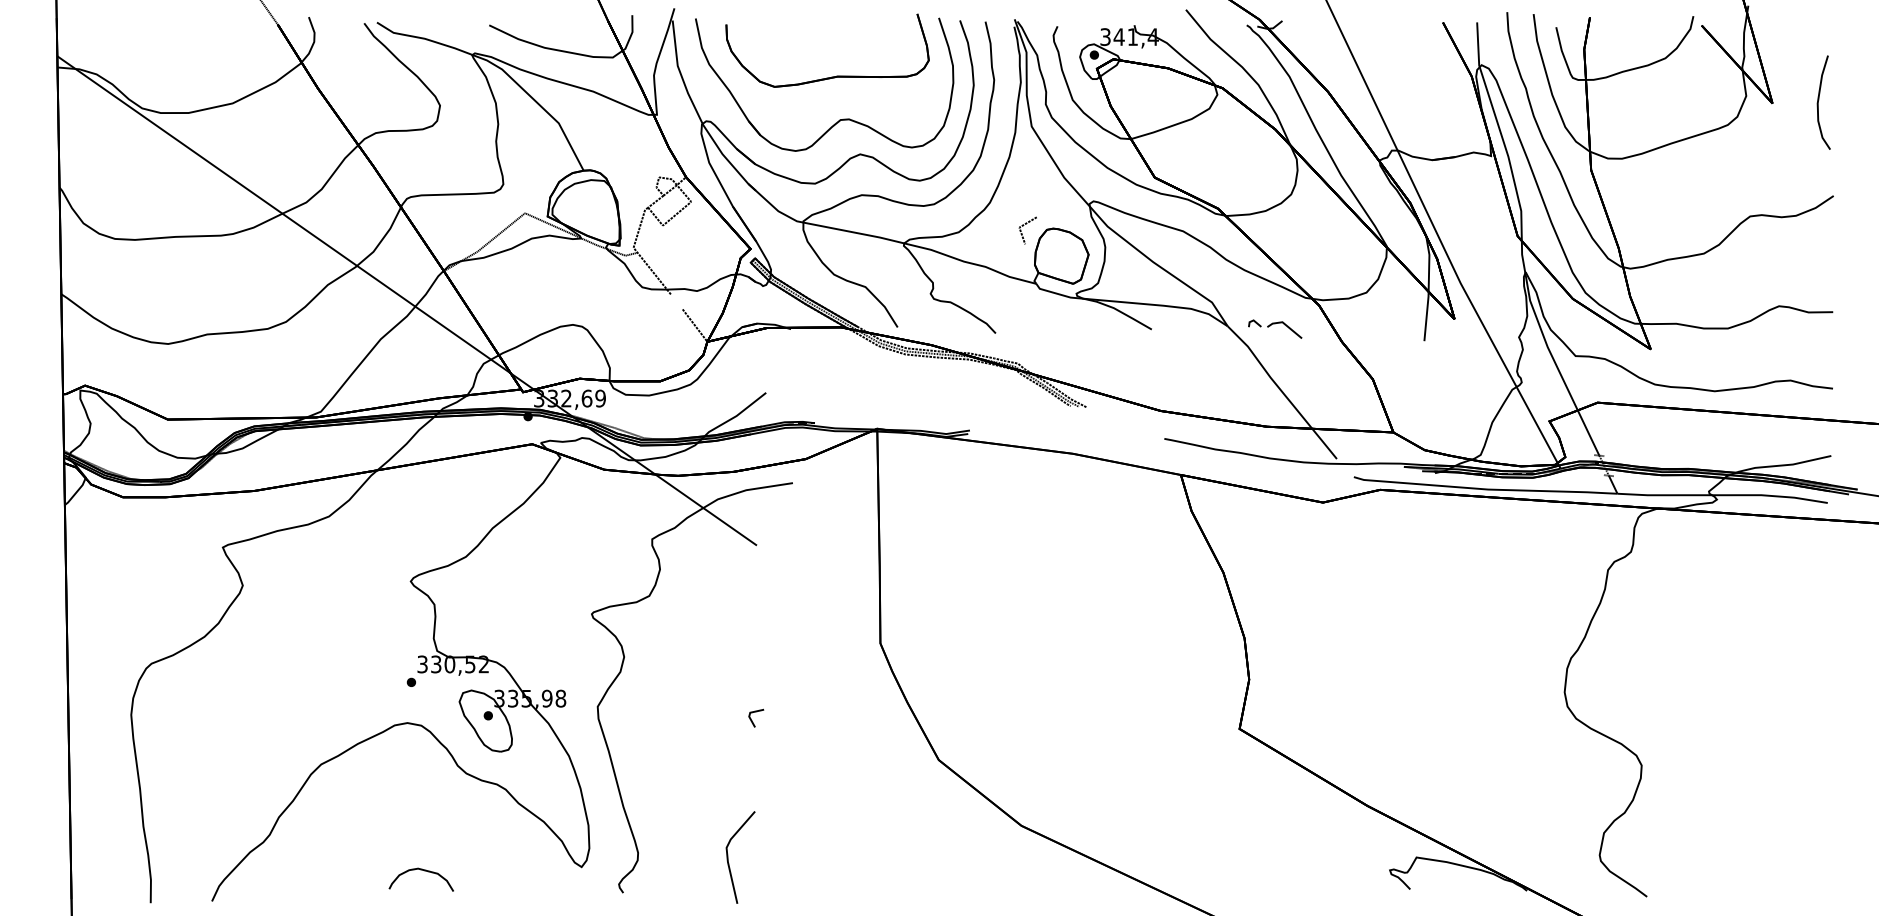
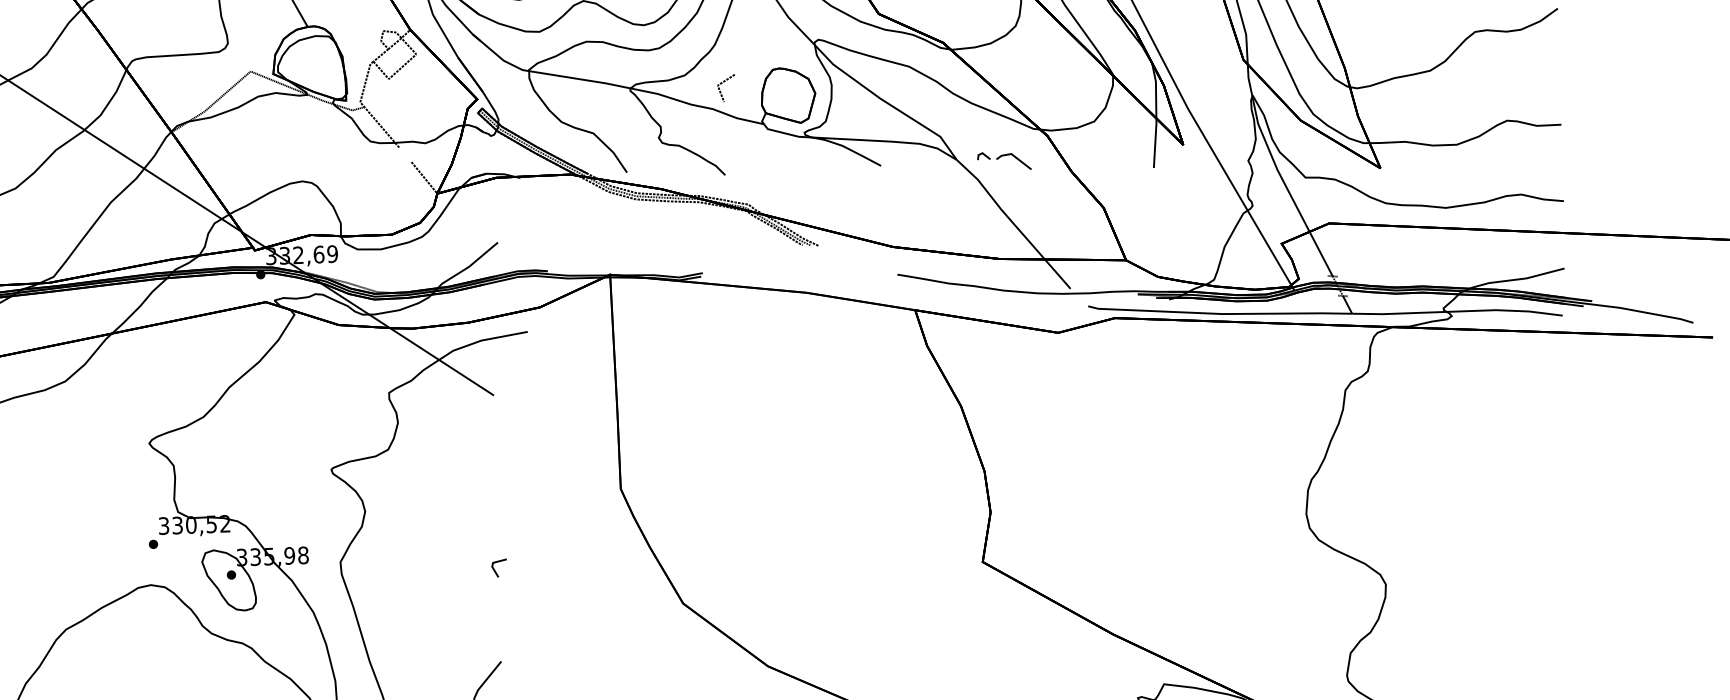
line: (1023, 226) -> (721, 84), moved

